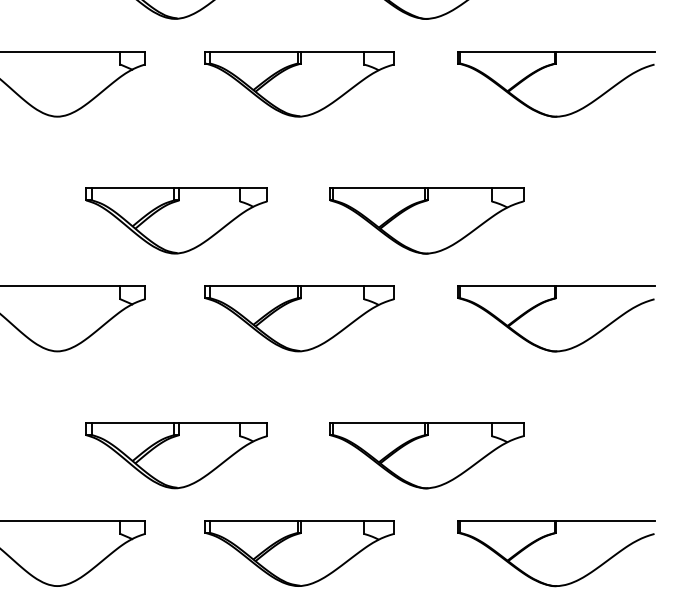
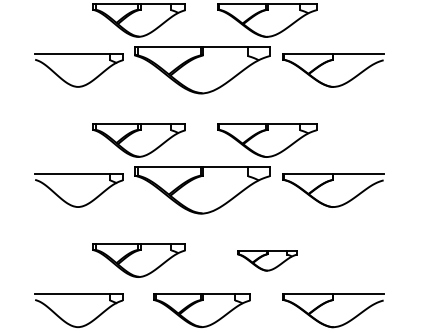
part: (298, 84) -> (201, 70), size x1.4
part: (298, 319) -> (201, 190), size x1.4
part: (427, 455) -> (267, 260), size x0.6

